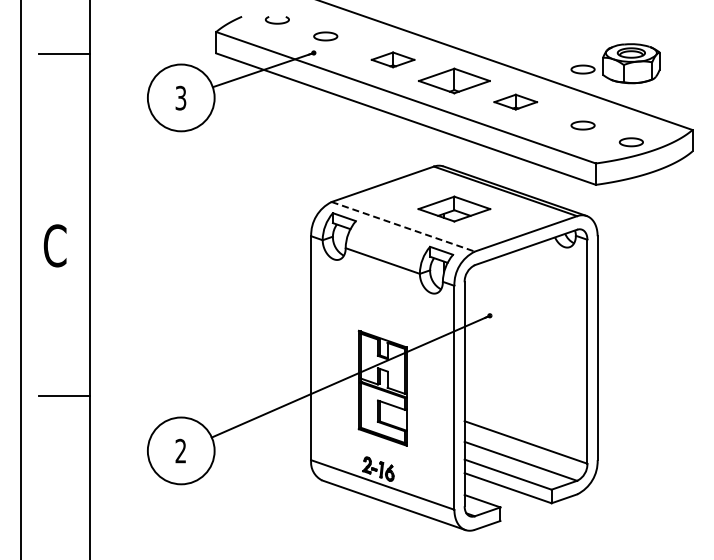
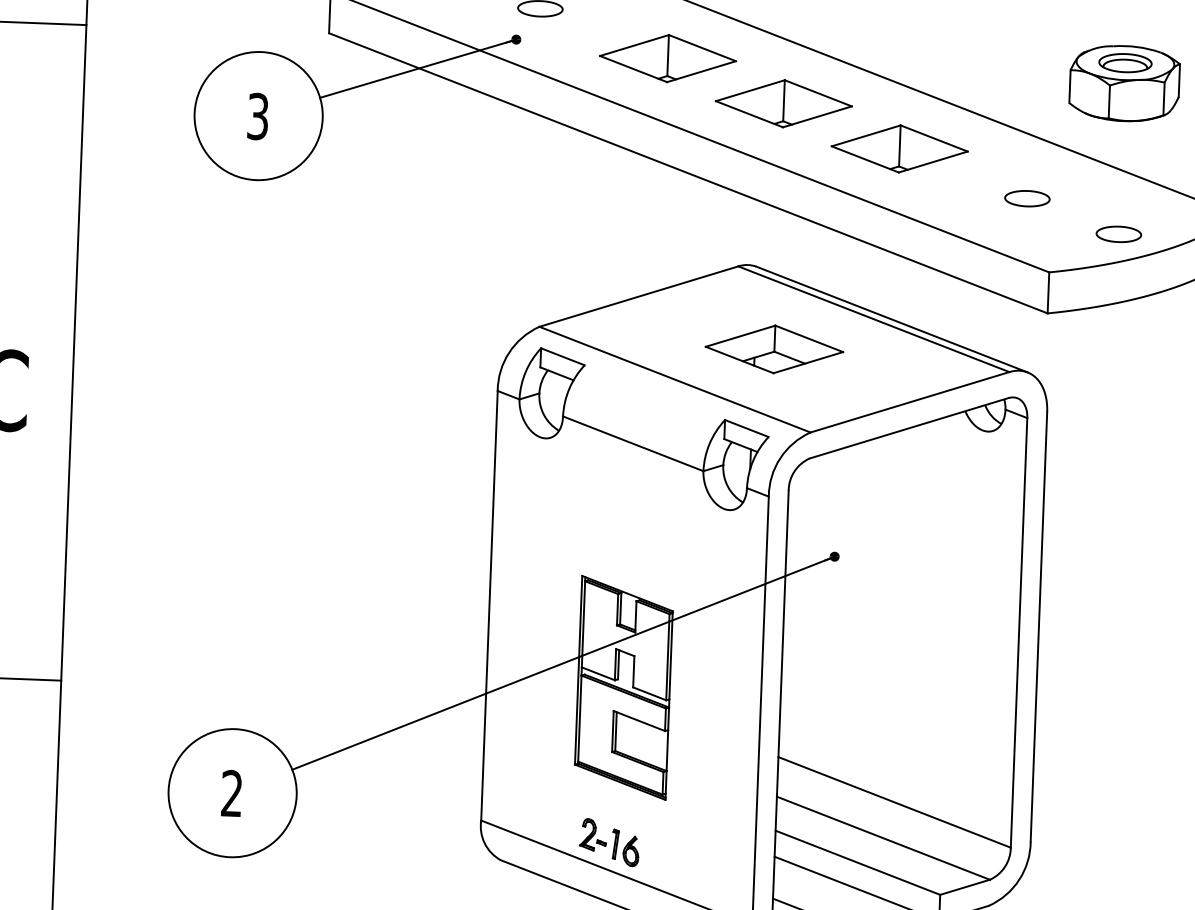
part: (392, 59) -> (666, 57), size x1.67
part: (582, 69) -> (1030, 91), removed
part: (515, 101) -> (899, 147), size x1.67
line: (403, 226) -> (675, 379), dashed -> solid

